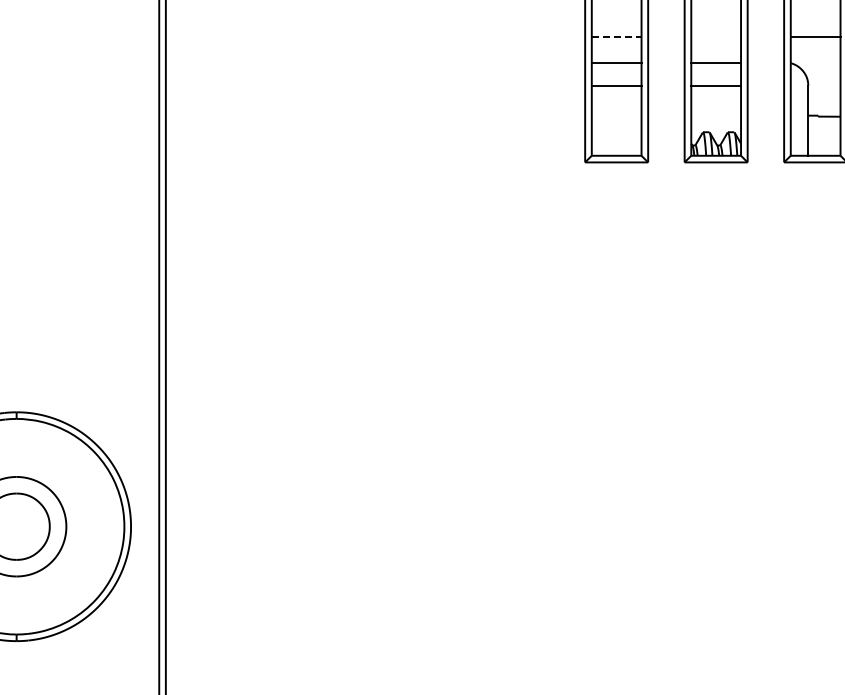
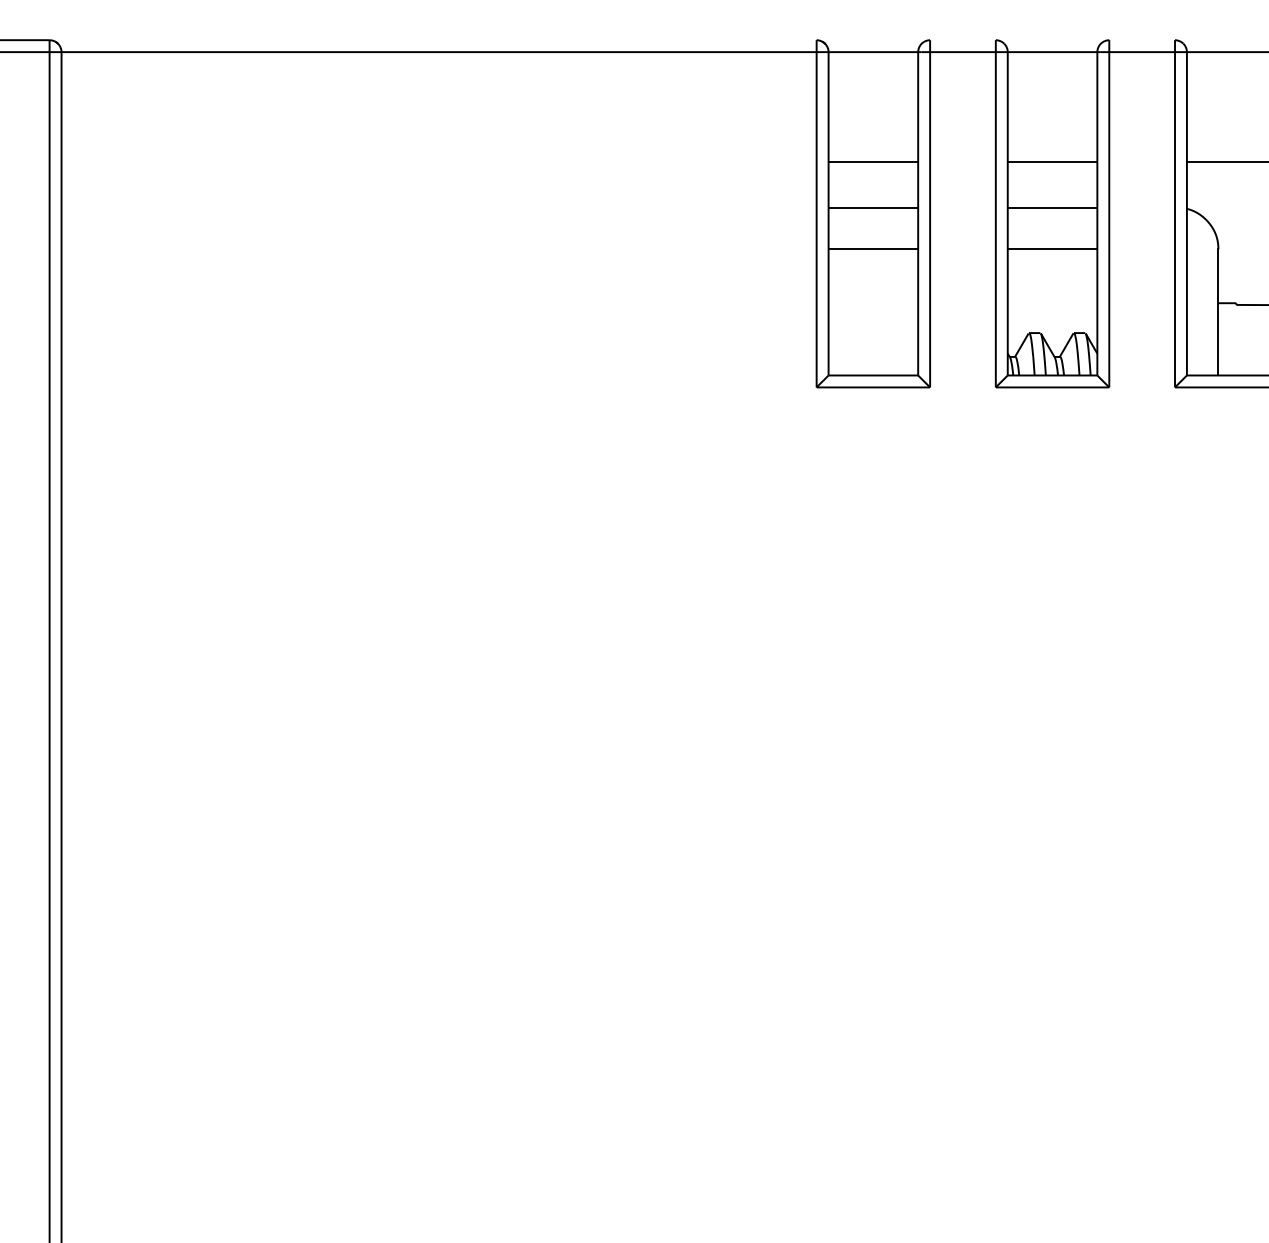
line: (616, 37) -> (873, 162), dashed -> solid
line: (716, 37) -> (1053, 162), added

